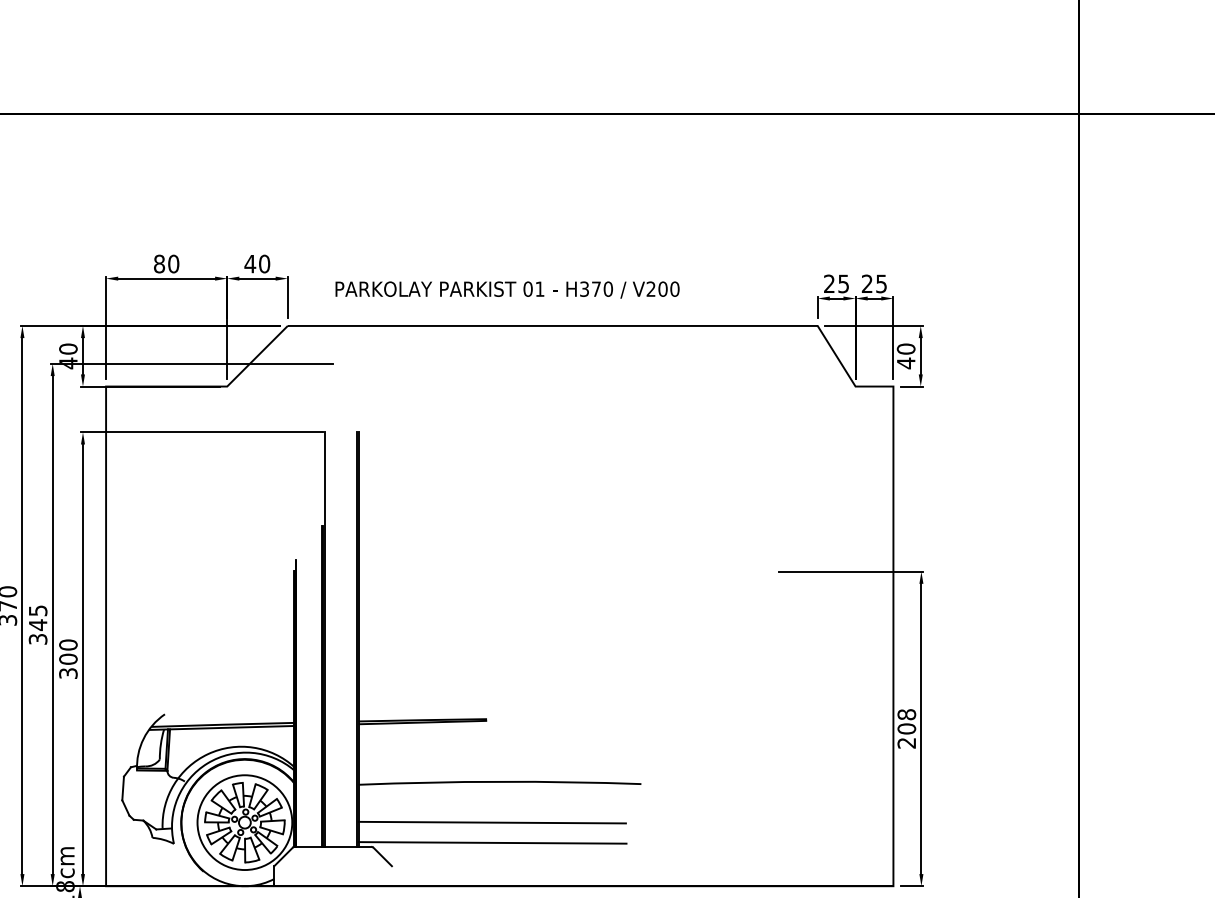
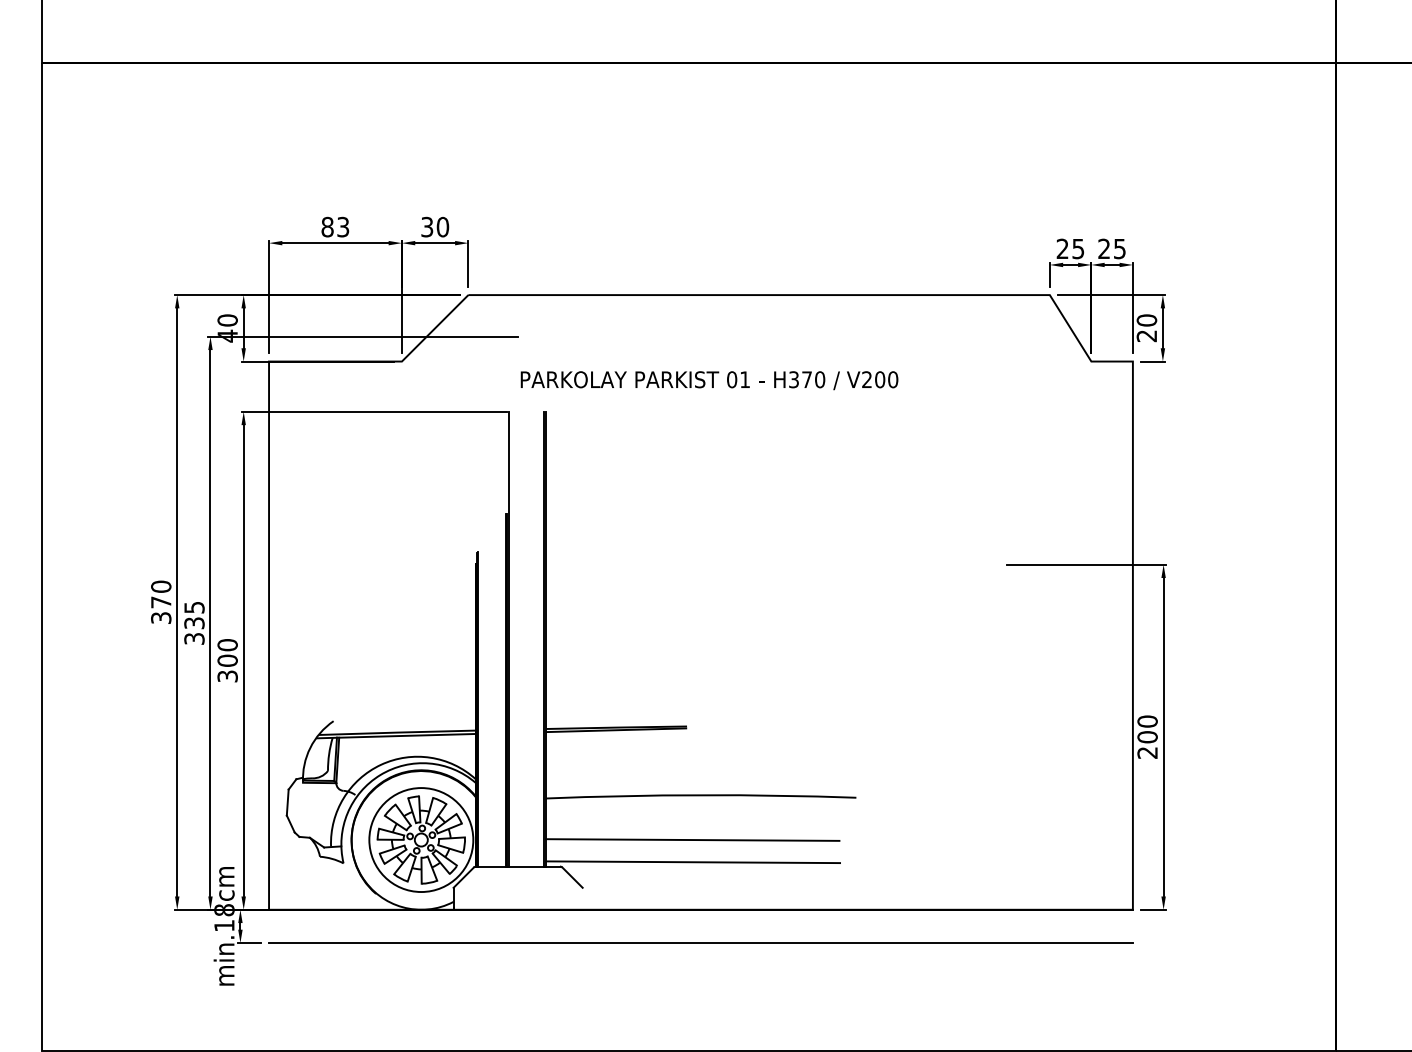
text: (249, 263) -> (426, 226), 40 -> 30
text: (173, 264) -> (343, 227), 80 -> 83
text: (507, 289) -> (709, 380), moved
text: (905, 362) -> (1146, 335), 40 -> 20
text: (38, 624) -> (194, 622), 345 -> 335
text: (906, 714) -> (1147, 721), 208 -> 200

